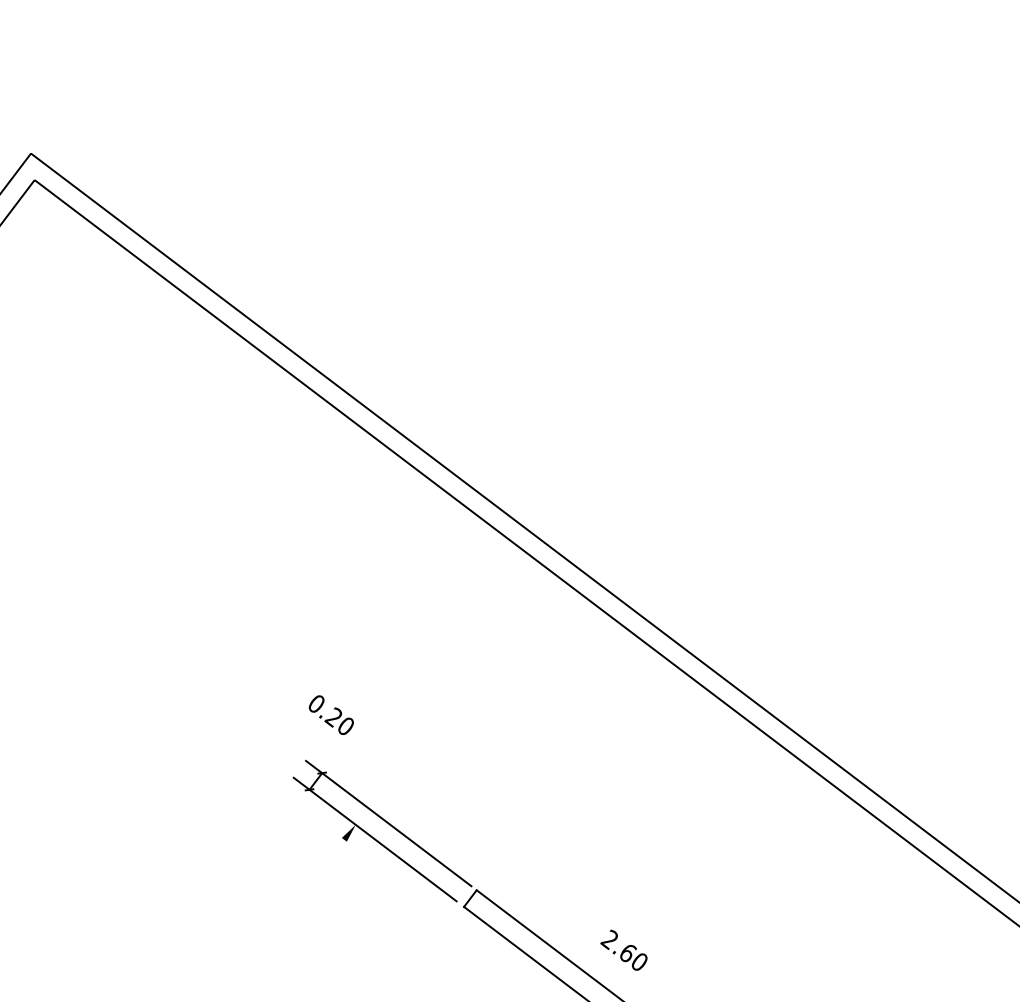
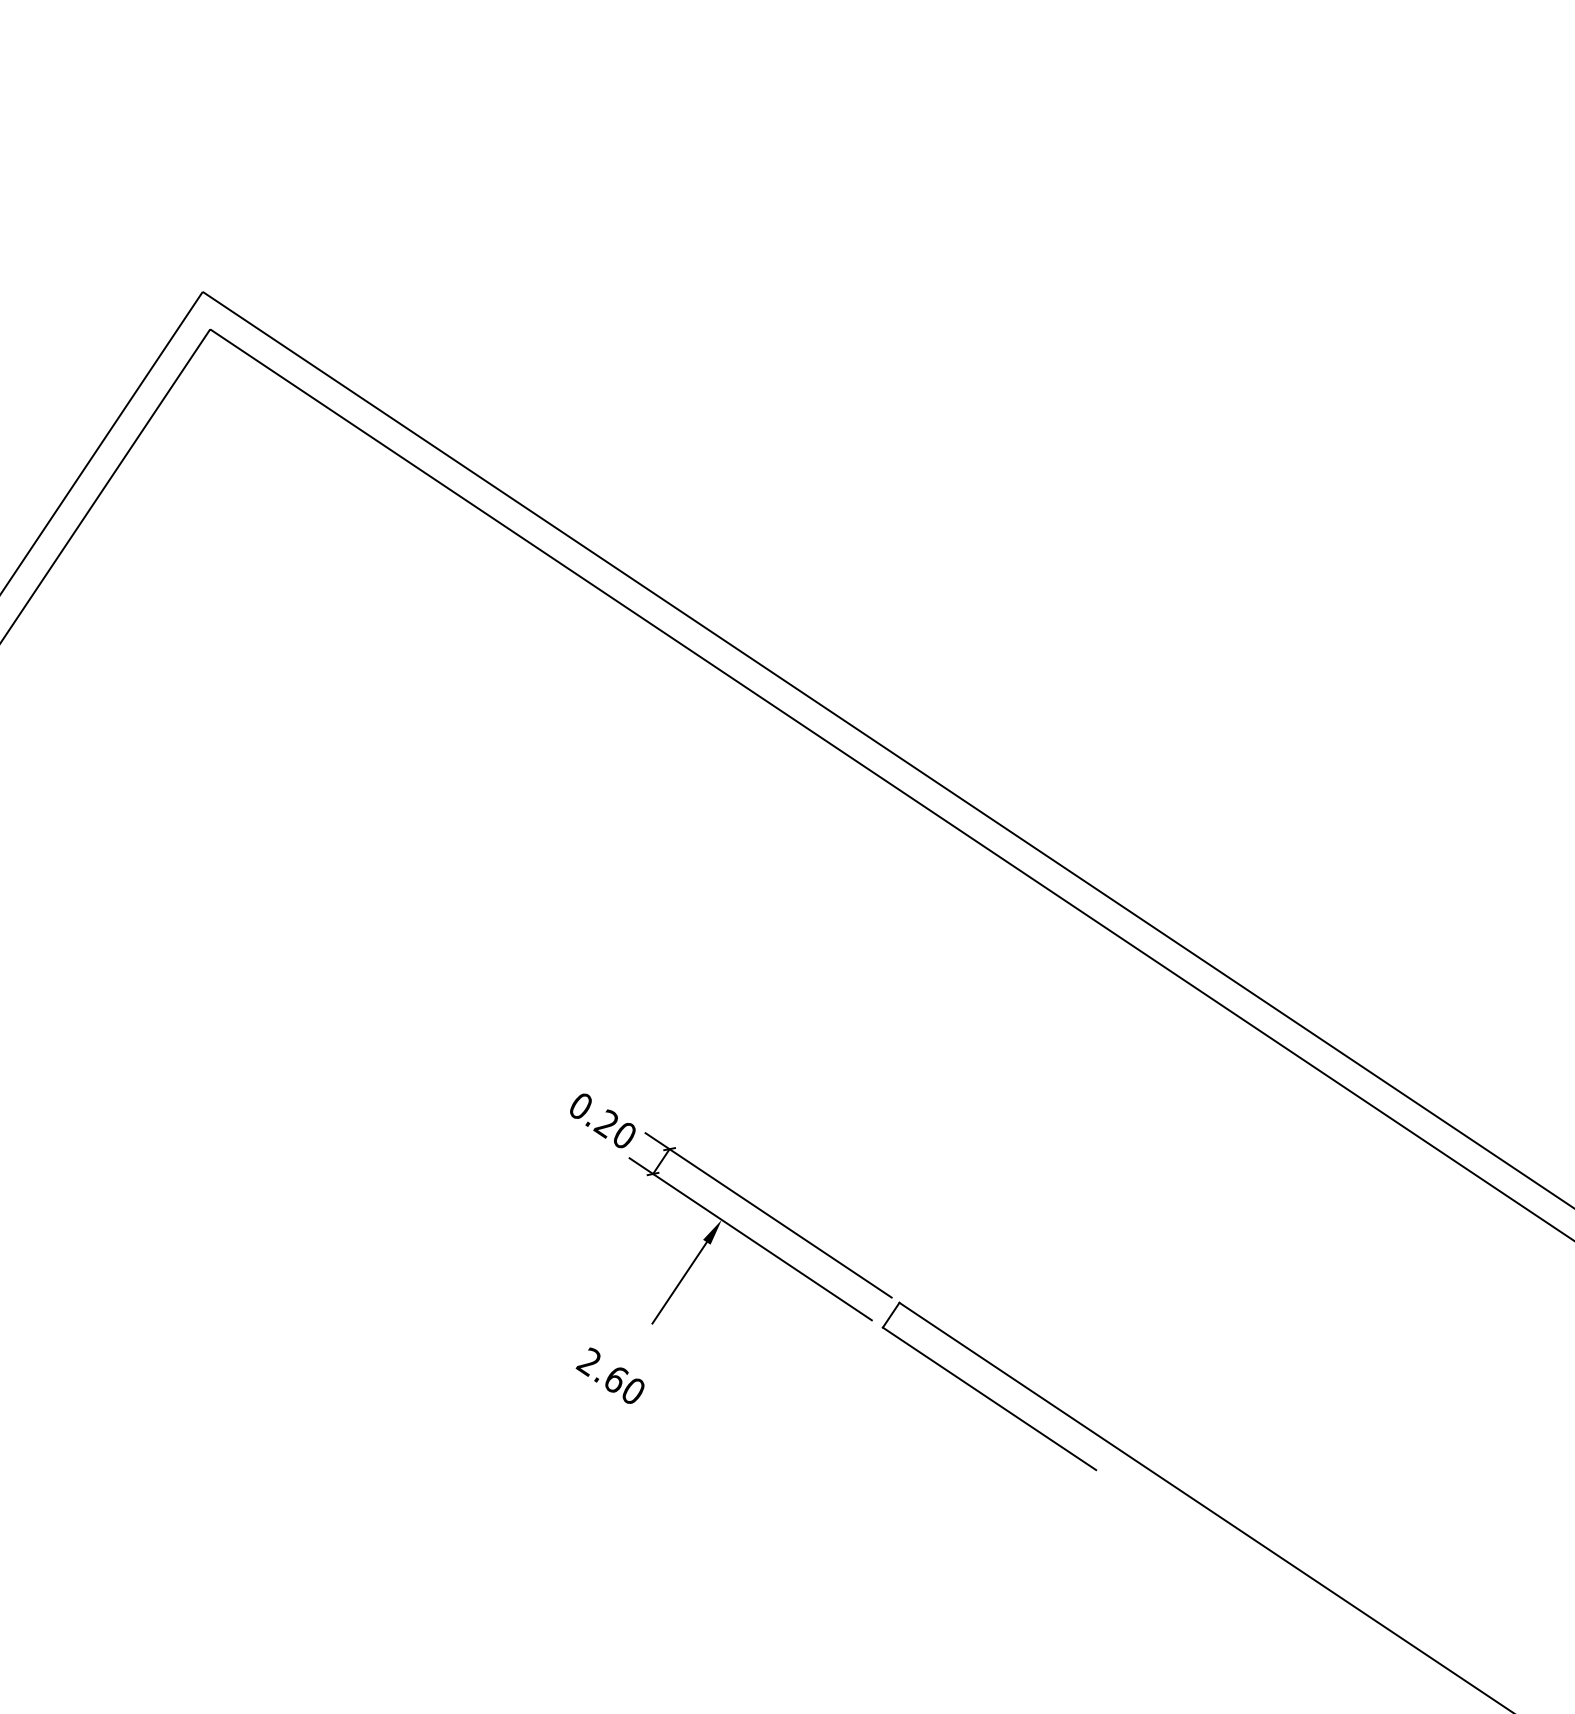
text: (331, 714) -> (602, 1120), moved
line: (323, 866) -> (679, 1282), added
text: (623, 950) -> (609, 1375), moved

